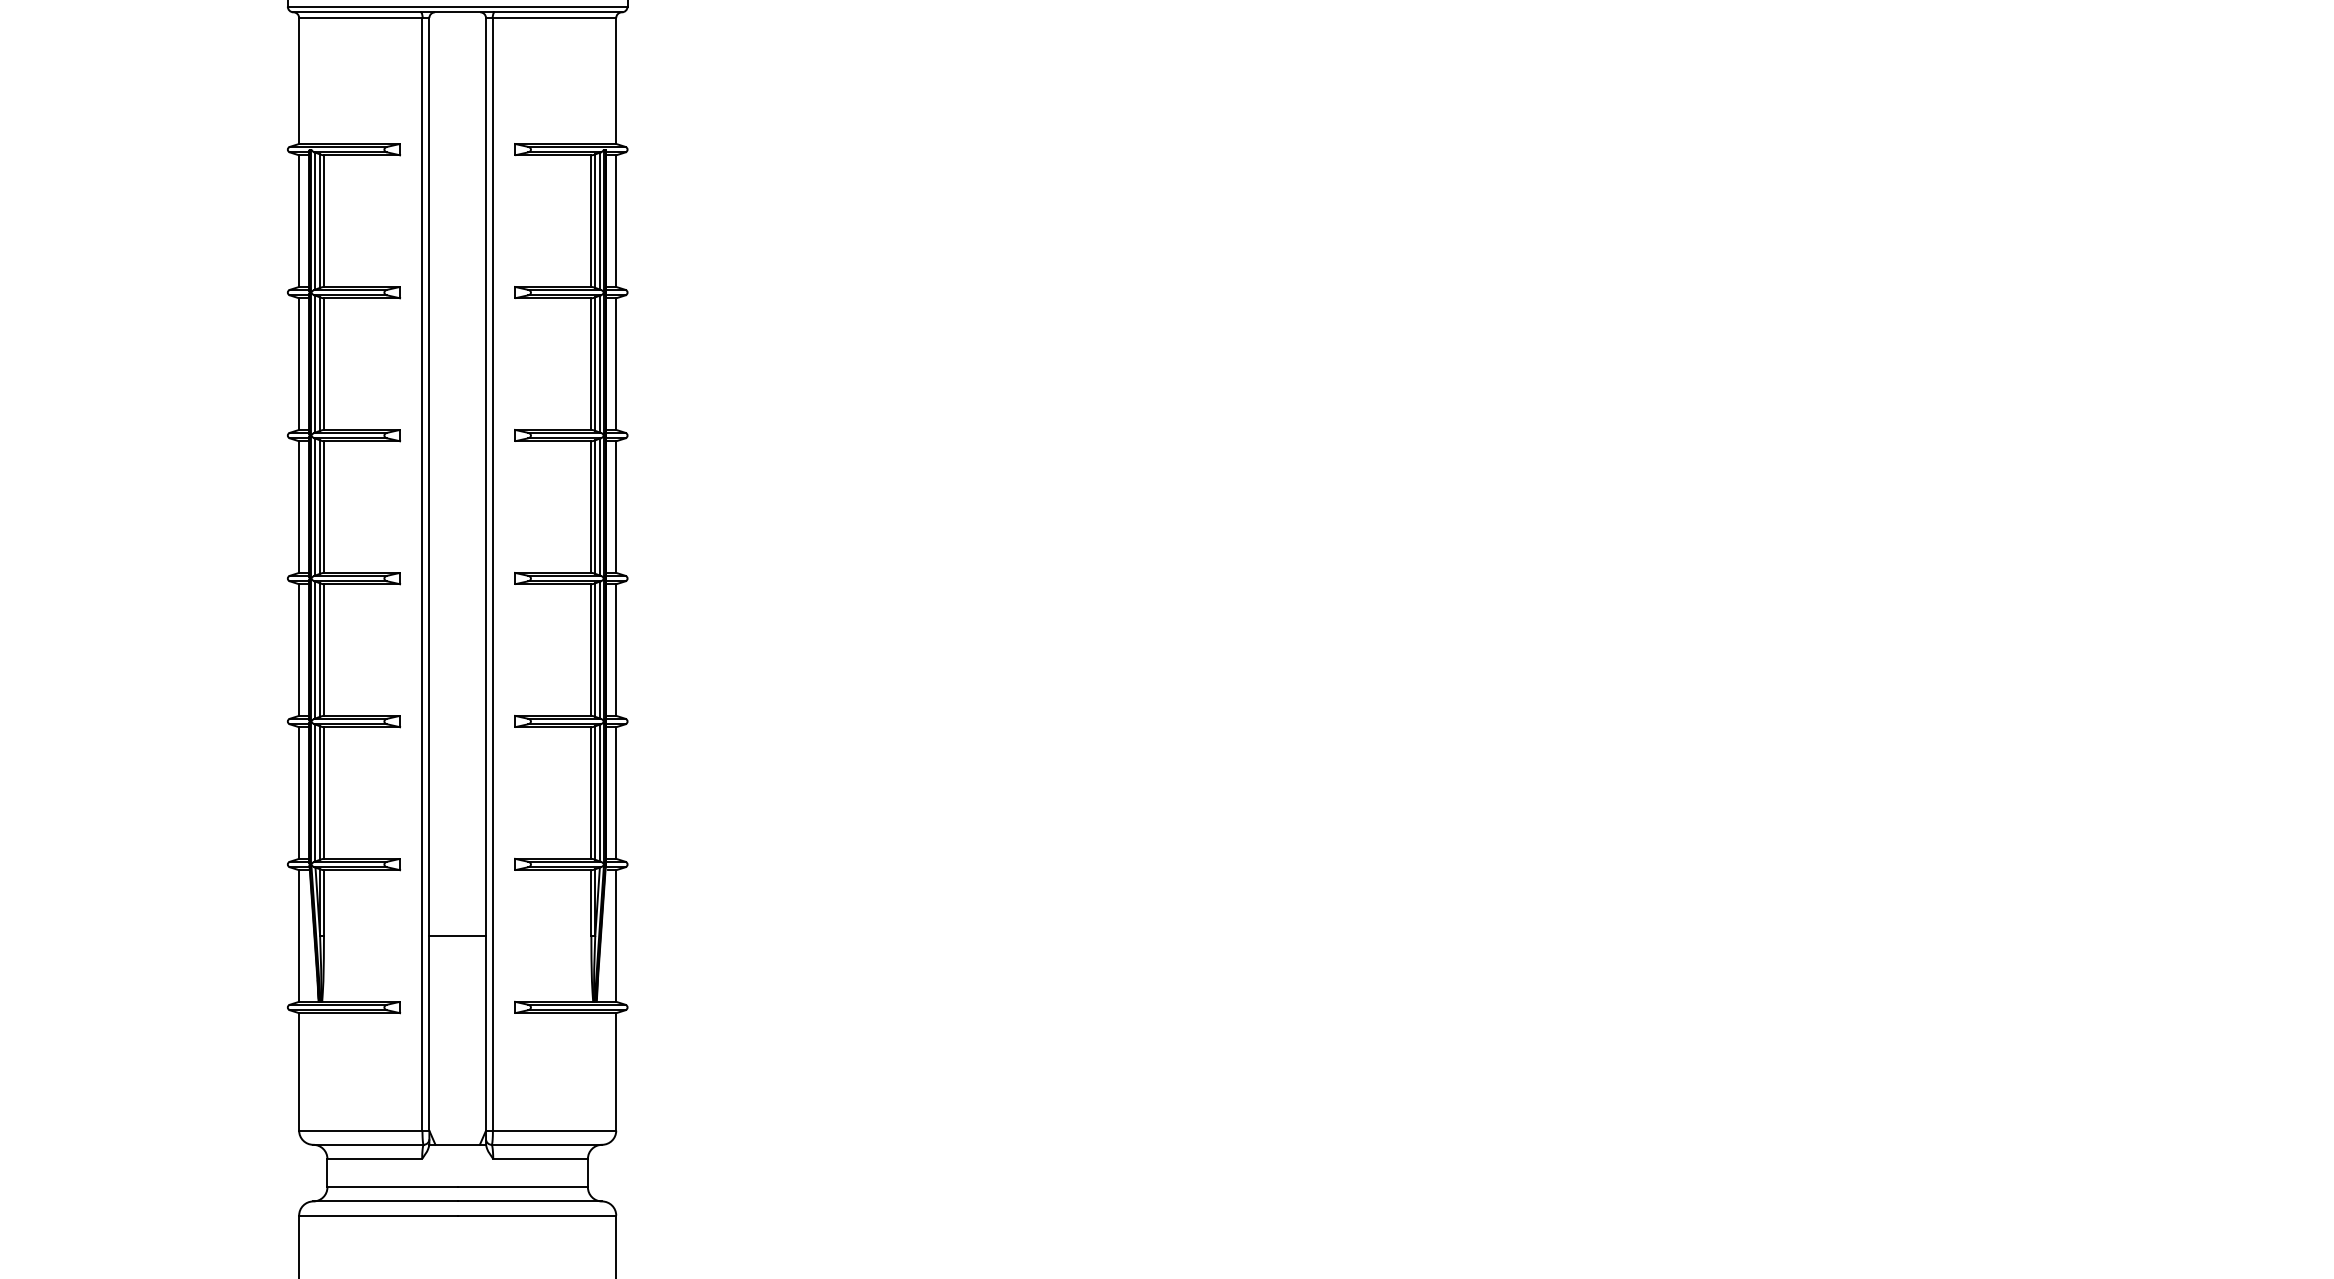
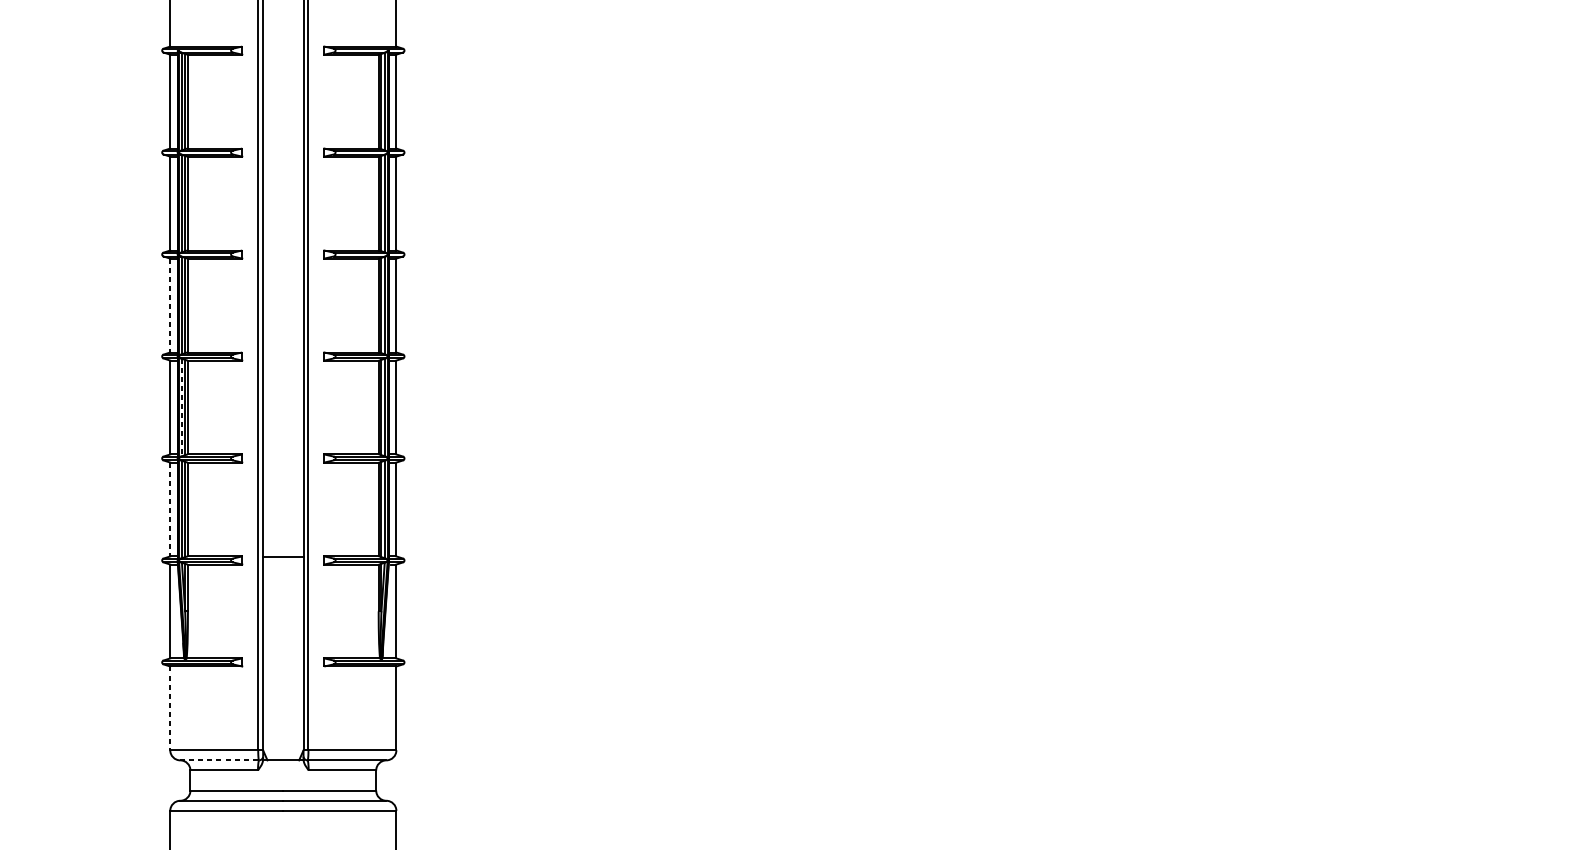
line: (299, 507) -> (170, 305), solid -> dashed
line: (315, 650) -> (181, 407), solid -> dashed
line: (299, 793) -> (170, 509), solid -> dashed
line: (457, 935) -> (283, 556), moved
line: (299, 1071) -> (170, 708), solid -> dashed
line: (369, 1144) -> (220, 760), solid -> dashed

